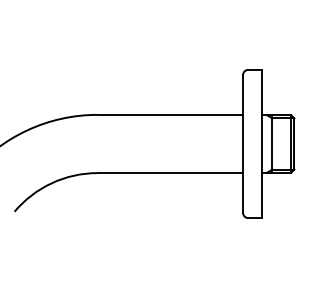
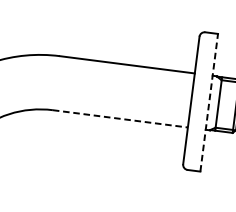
line: (262, 143) -> (209, 102), solid -> dashed
line: (170, 173) -> (120, 119), solid -> dashed

